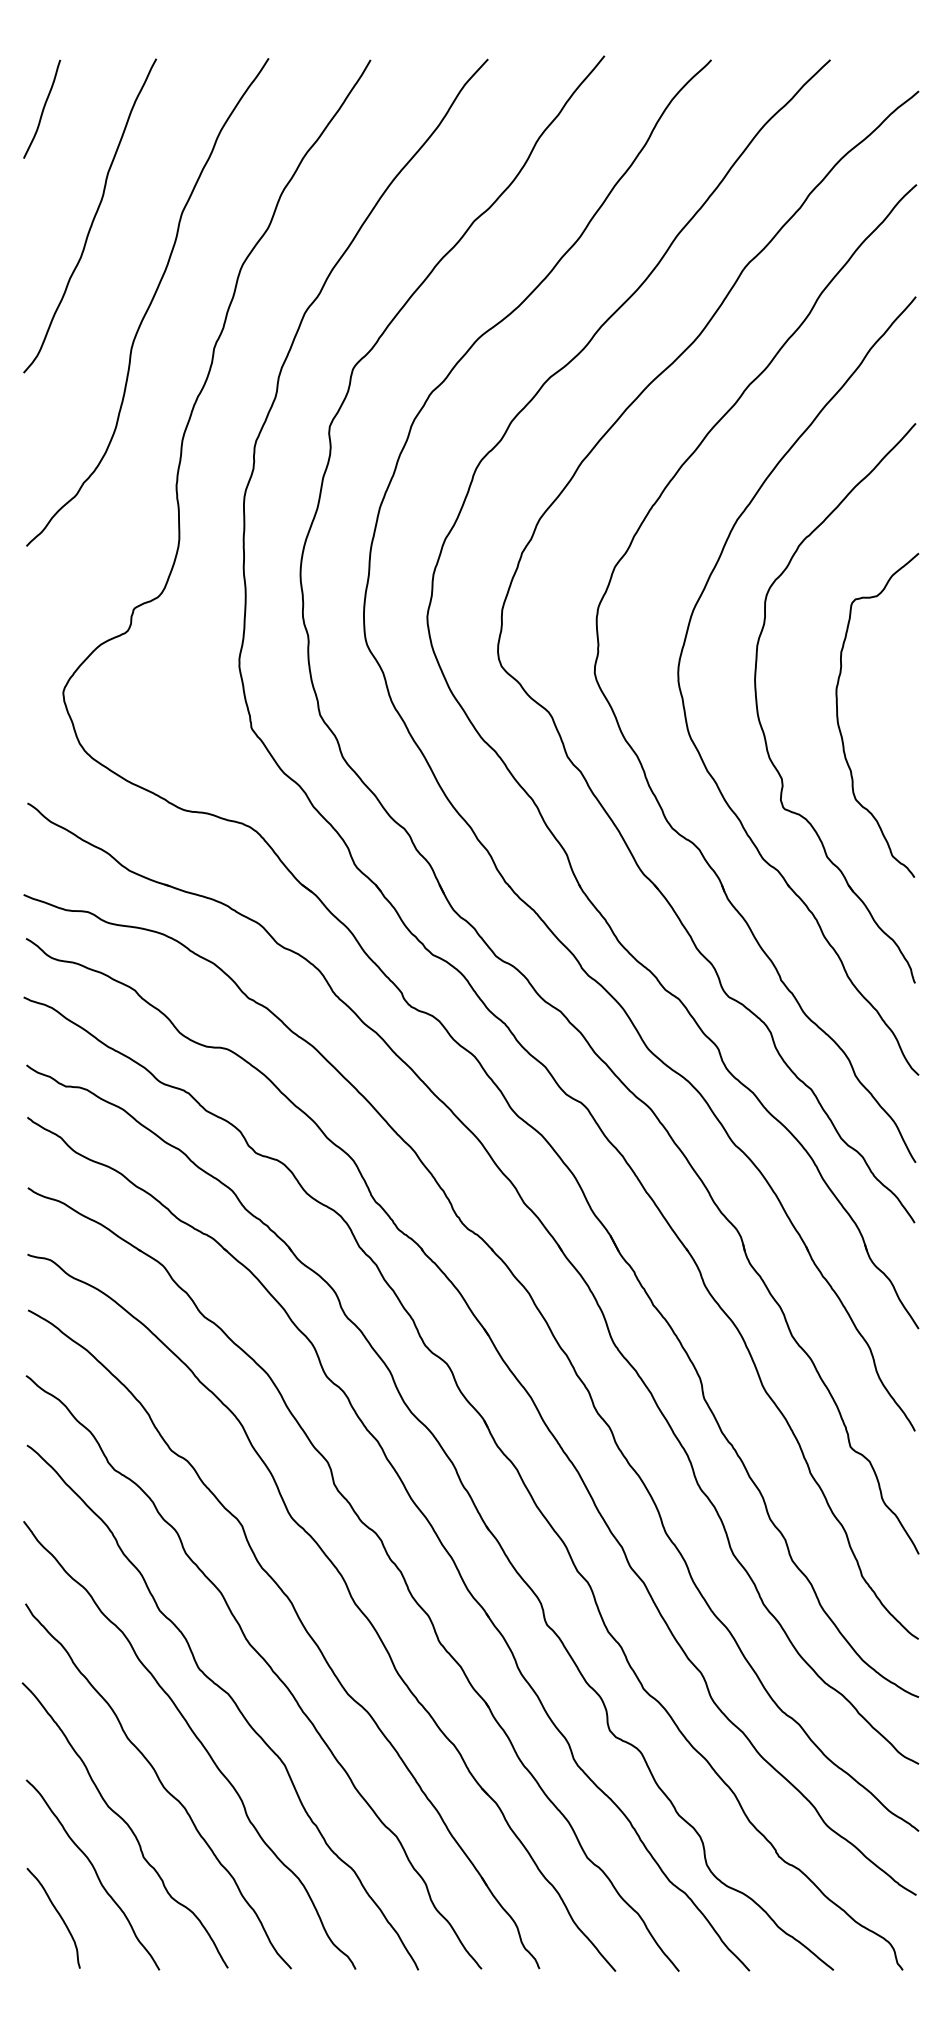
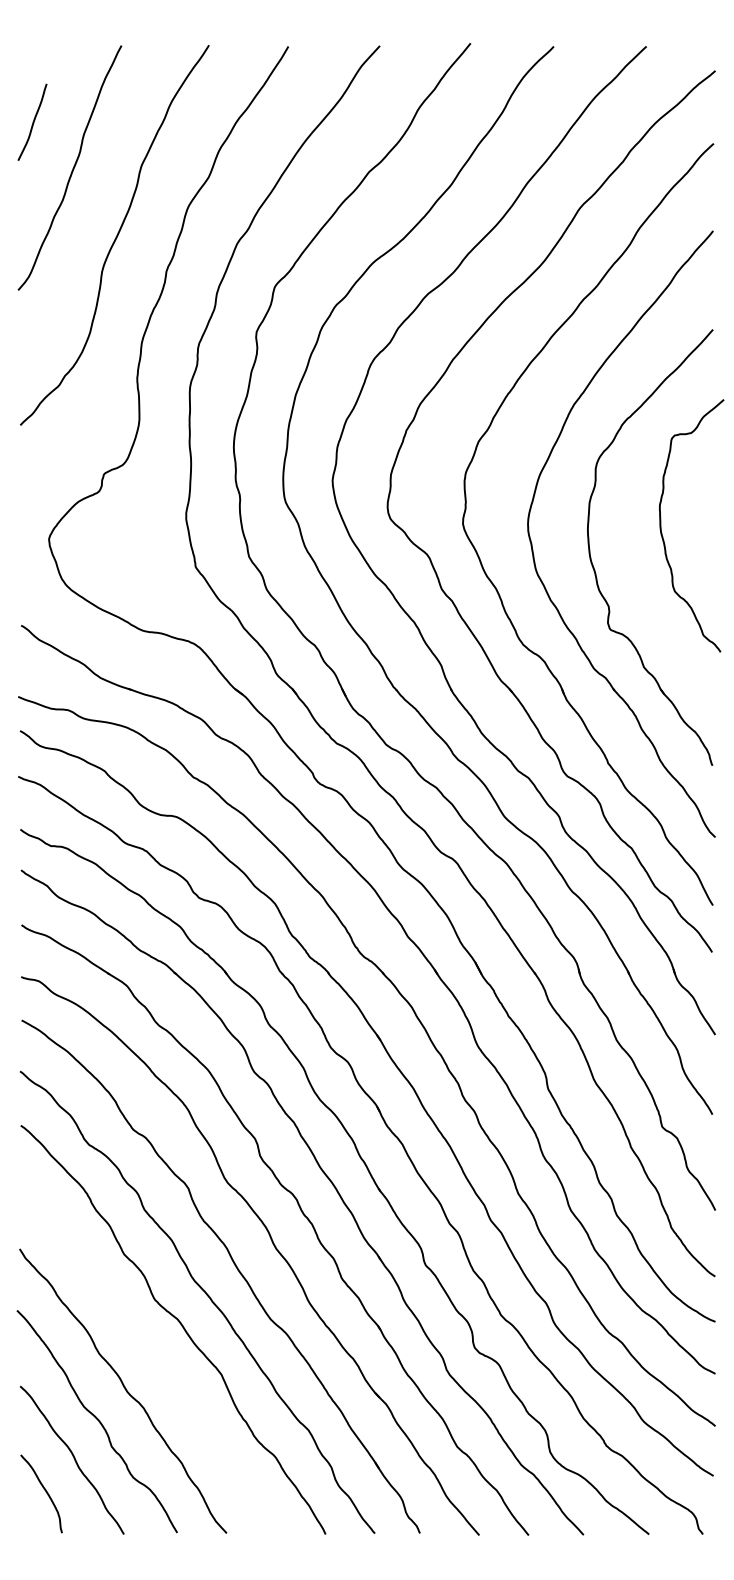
curve: (42, 108) -> (32, 121), moved
curve: (838, 714) -> (661, 525), moved
curve: (198, 1741) -> (154, 1356), removed

